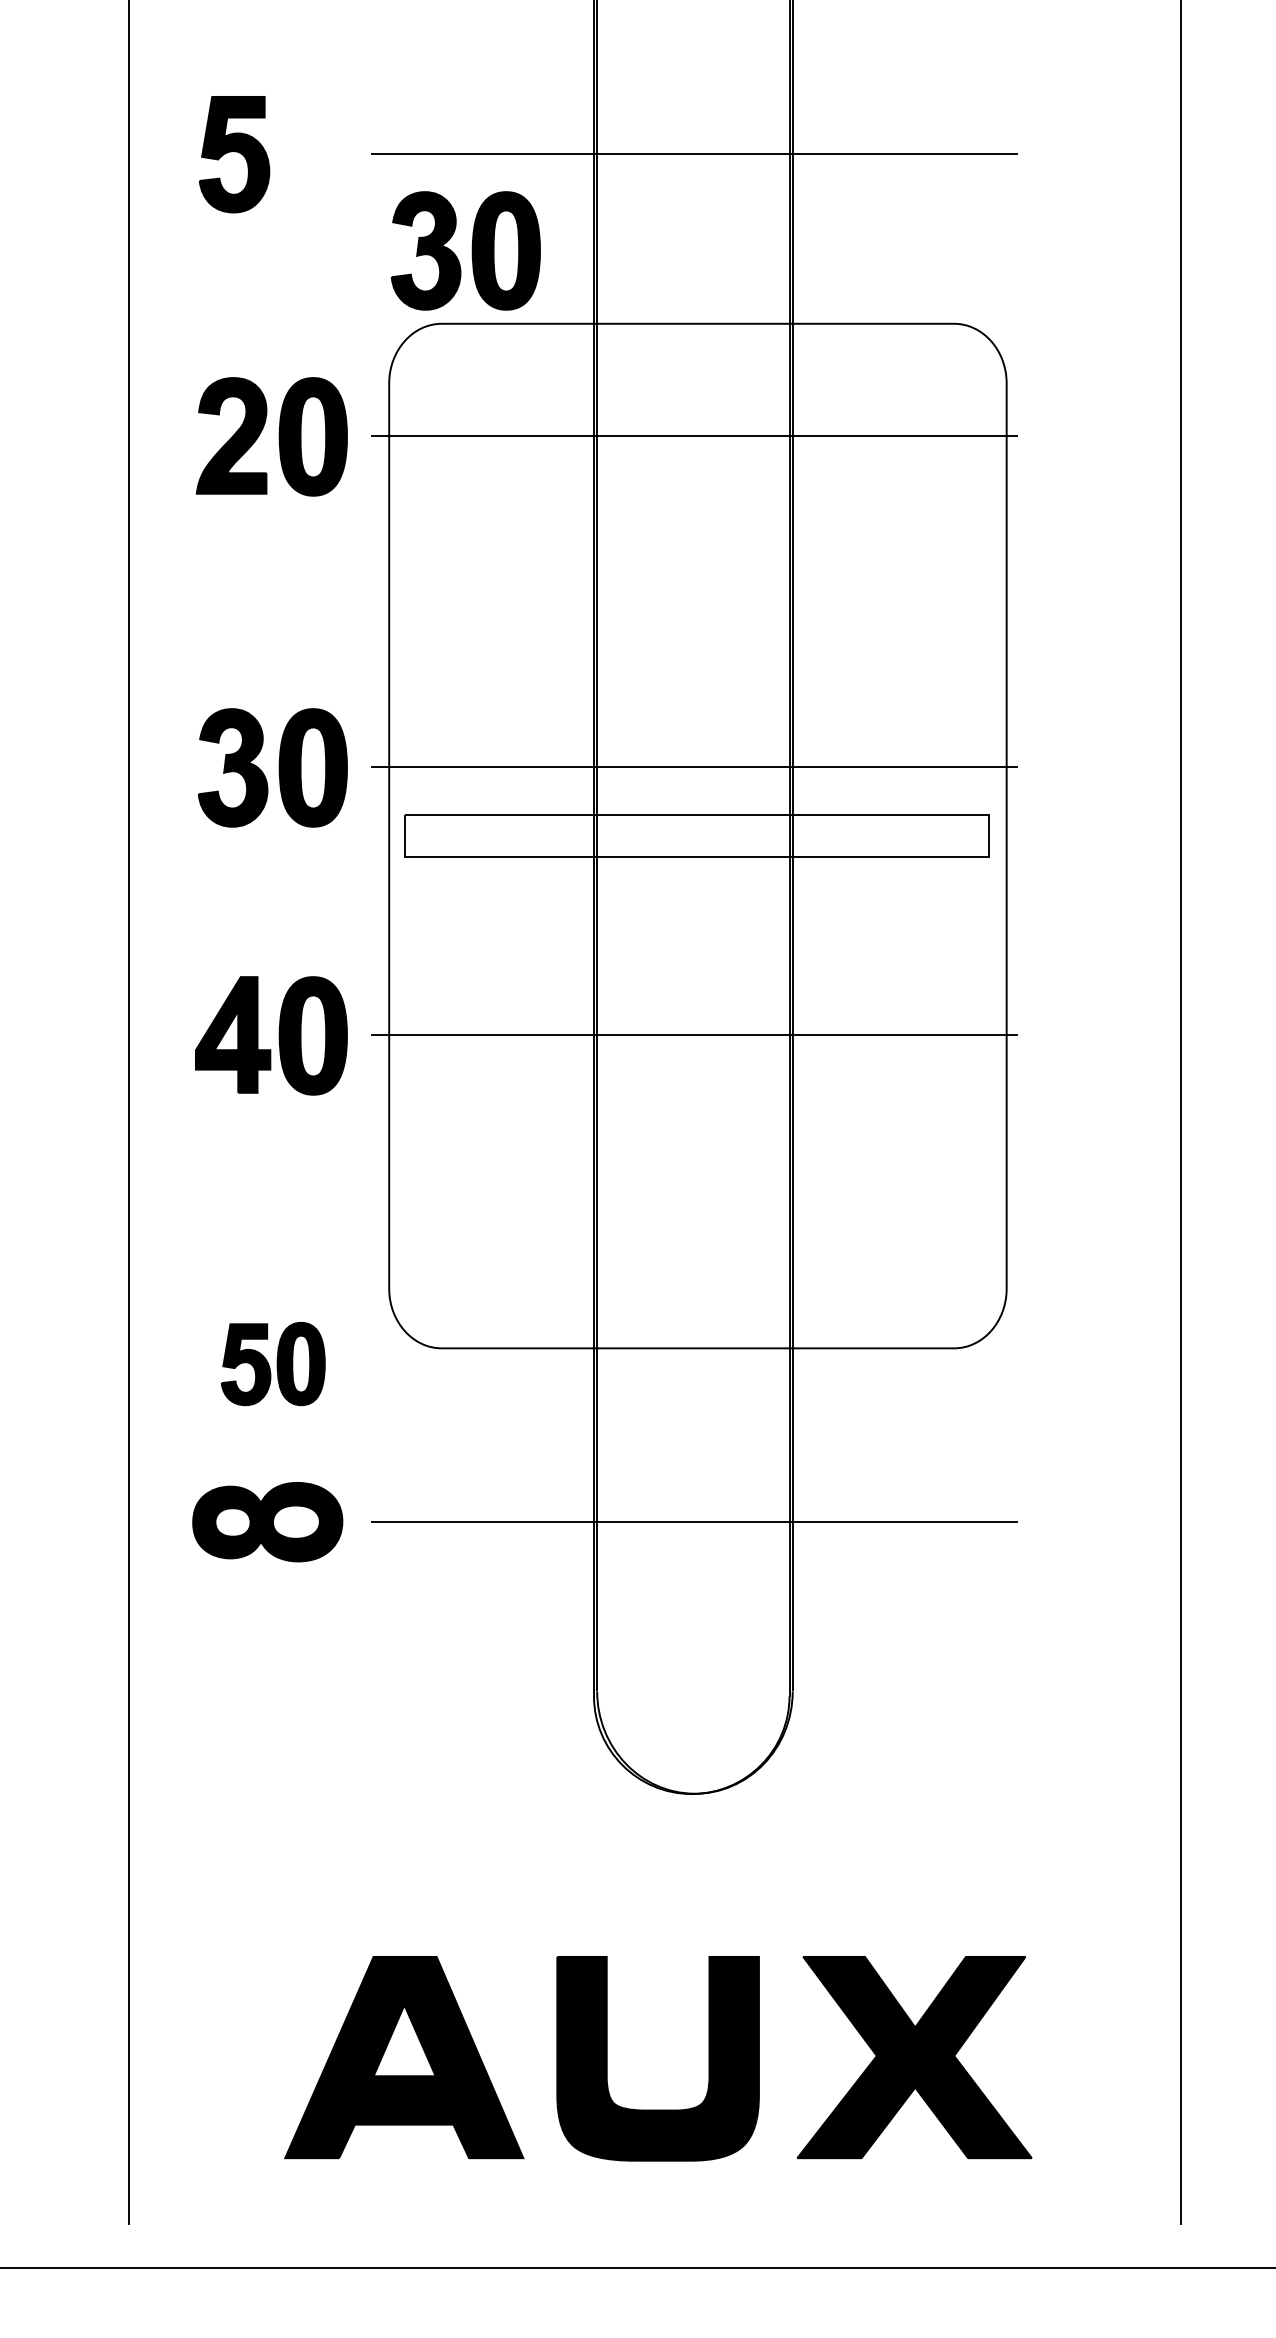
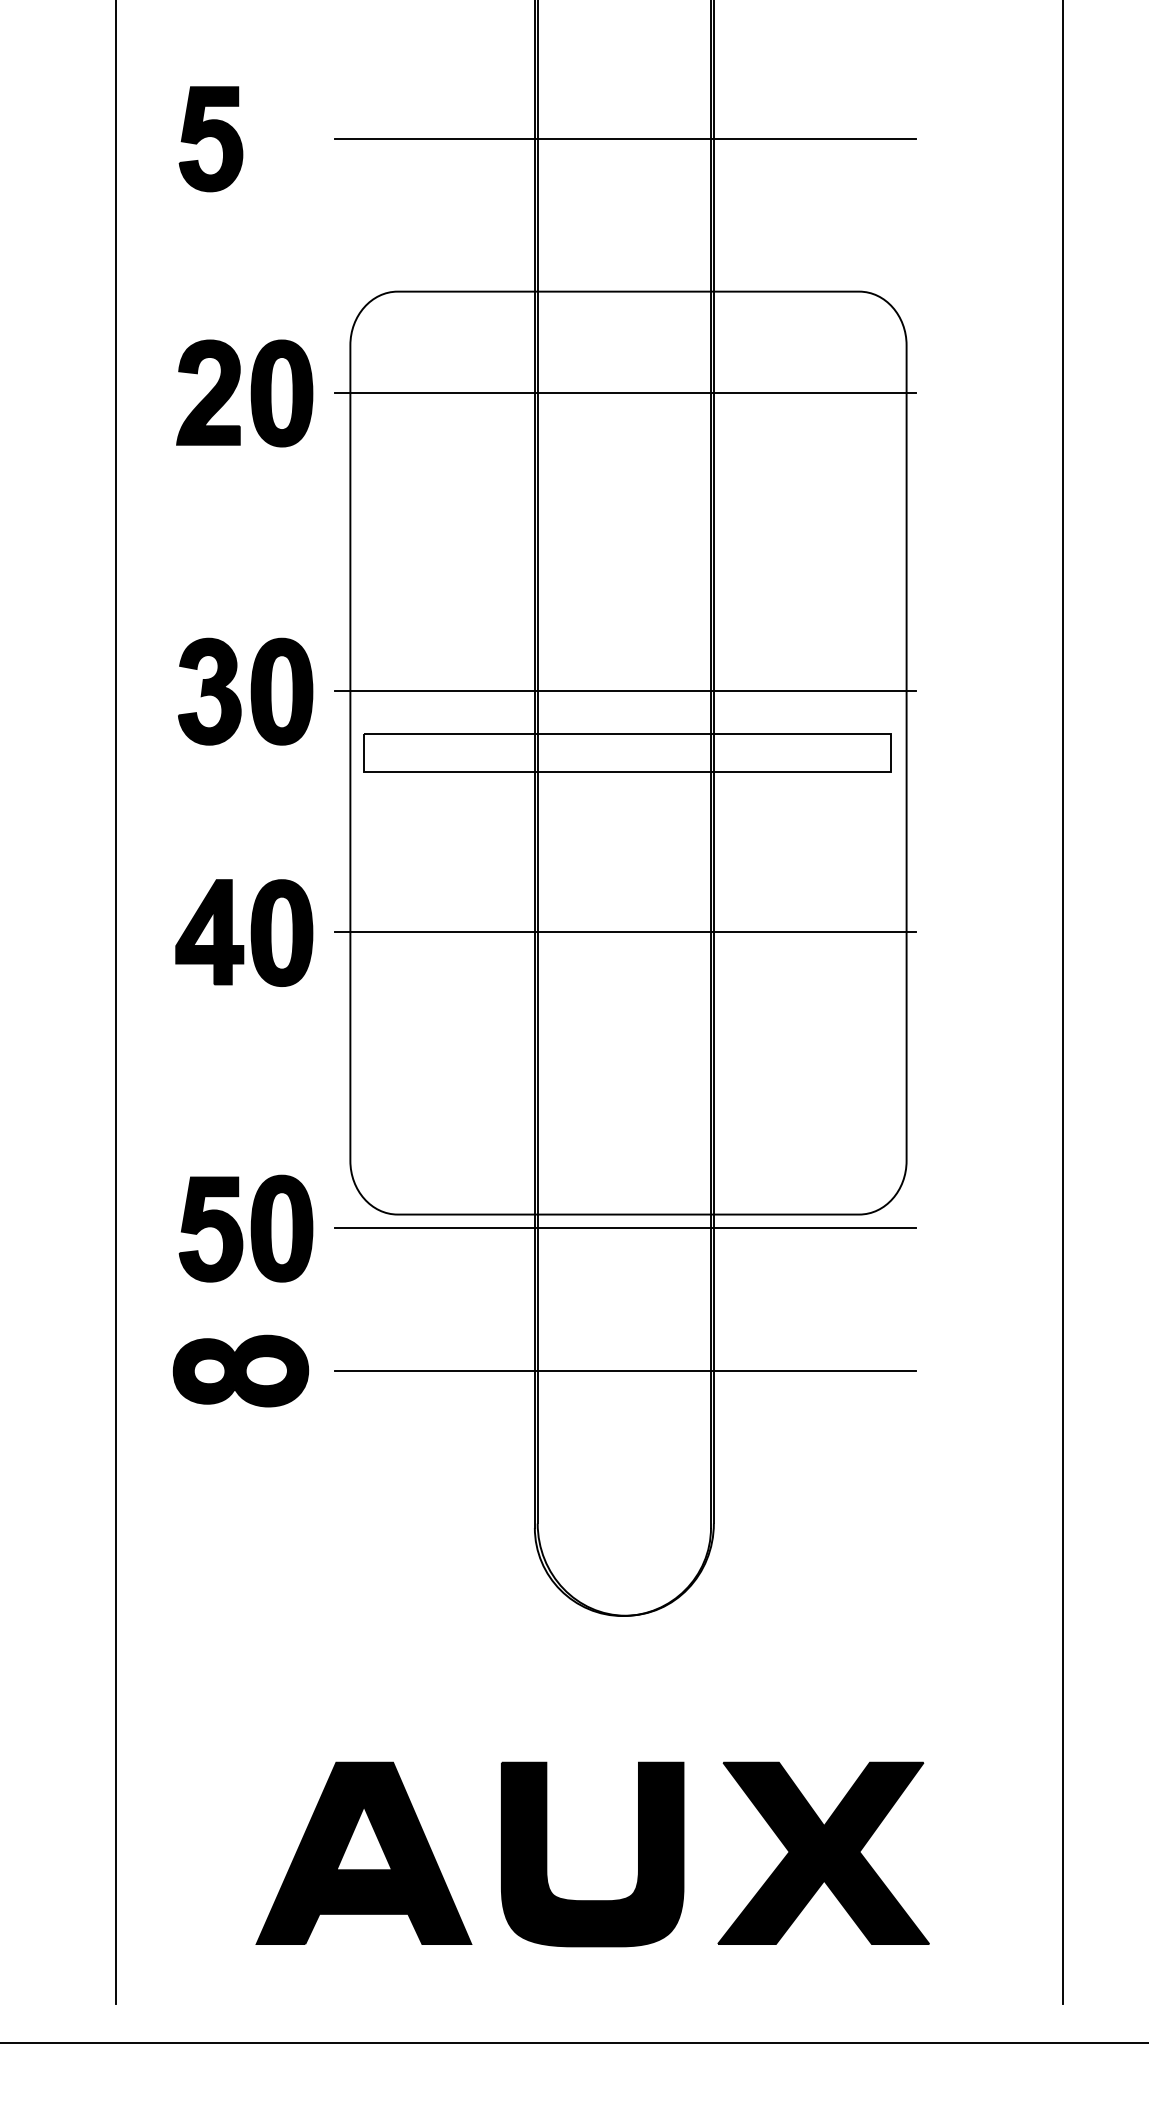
part: (465, 250) -> (419, 225), removed
part: (272, 1363) -> (245, 1228), size x1.43
line: (694, 1363) -> (625, 1228), added

